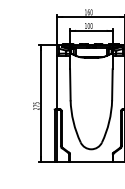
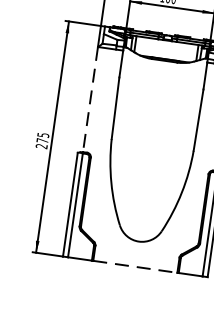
line: (57, 82) -> (90, 100), solid -> dashed
line: (91, 162) -> (135, 267), solid -> dashed

